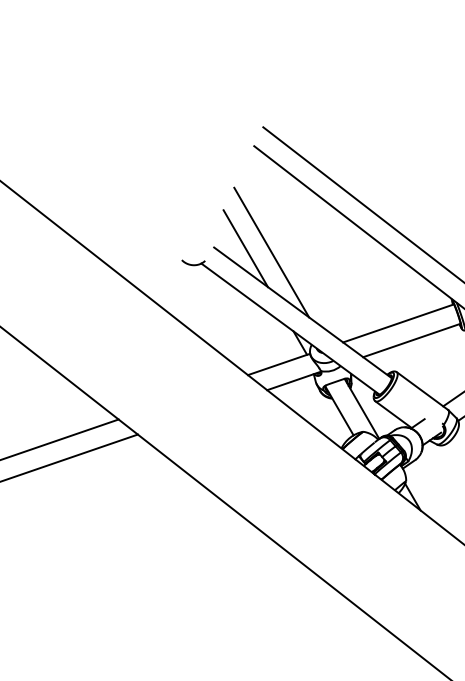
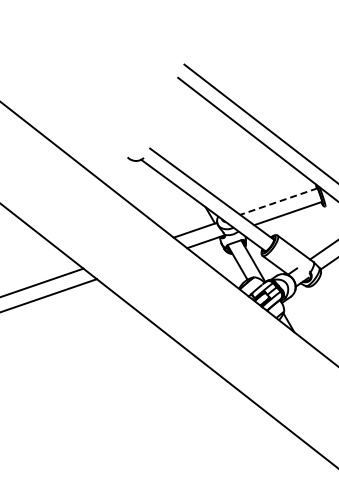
line: (244, 248) -> (171, 149), removed
line: (271, 251) -> (190, 151), removed
line: (397, 323) -> (278, 201), solid -> dashed

